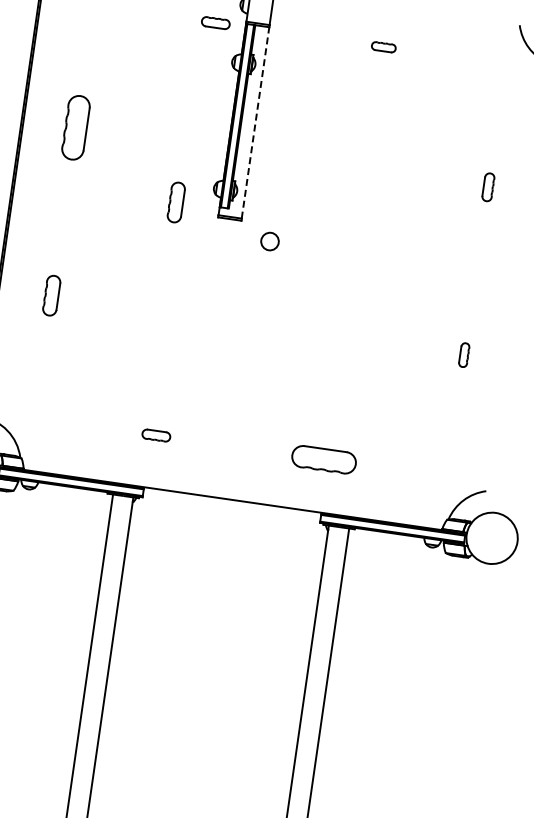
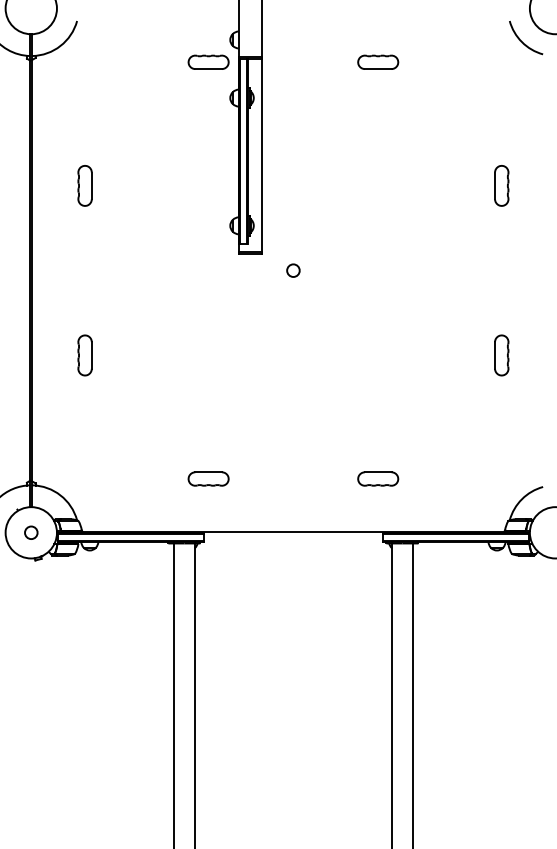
part: (215, 22) -> (208, 61), size x1.43
part: (384, 46) -> (378, 61), size x1.67
line: (255, 123) -> (262, 155), dashed -> solid
part: (75, 127) -> (84, 185), size x0.62
part: (488, 186) -> (501, 185), size x1.43
part: (175, 202) -> (194, 245), removed
circle: (270, 241) -> (293, 270), size x0.71
part: (463, 355) -> (501, 355), size x1.67
part: (156, 435) -> (208, 478), size x1.43
part: (324, 459) -> (378, 478), size x0.62

